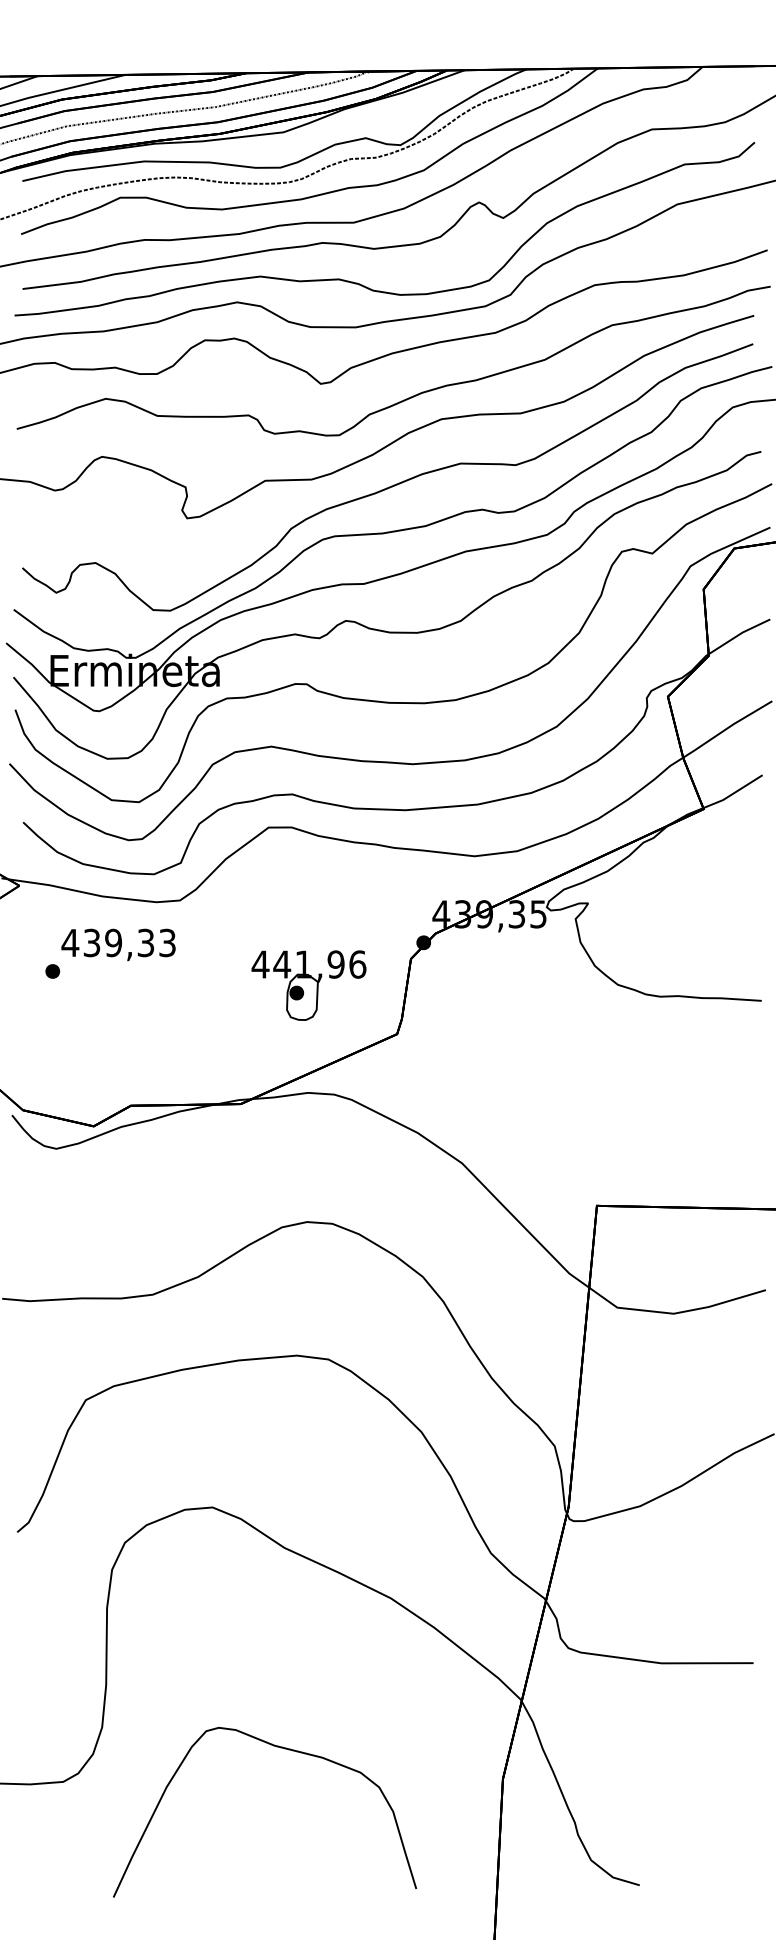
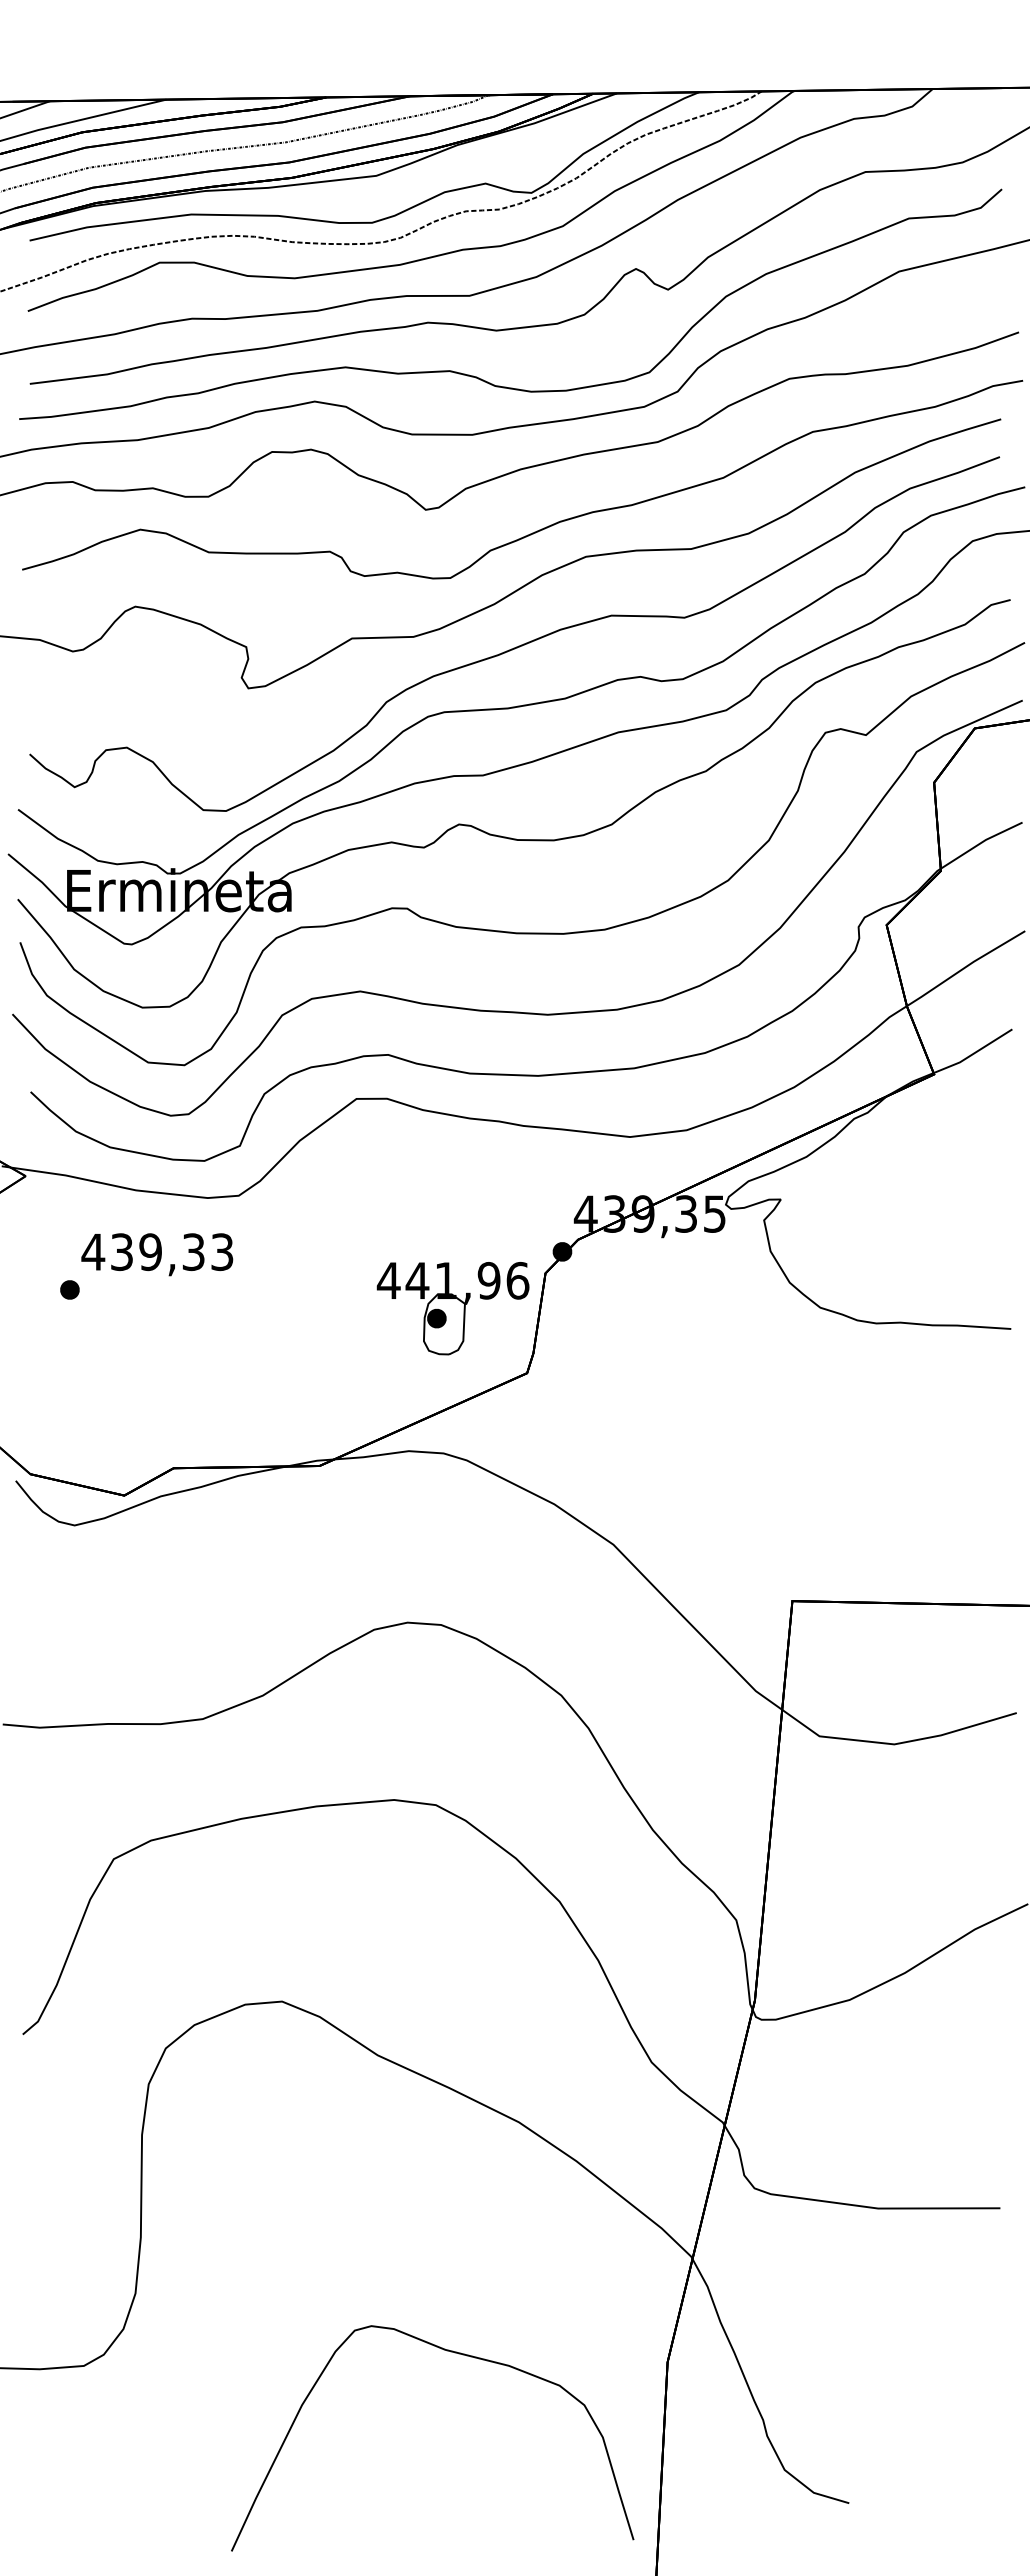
part: (308, 985) -> (452, 1308), moved
curve: (281, 1748) -> (454, 2353), moved

